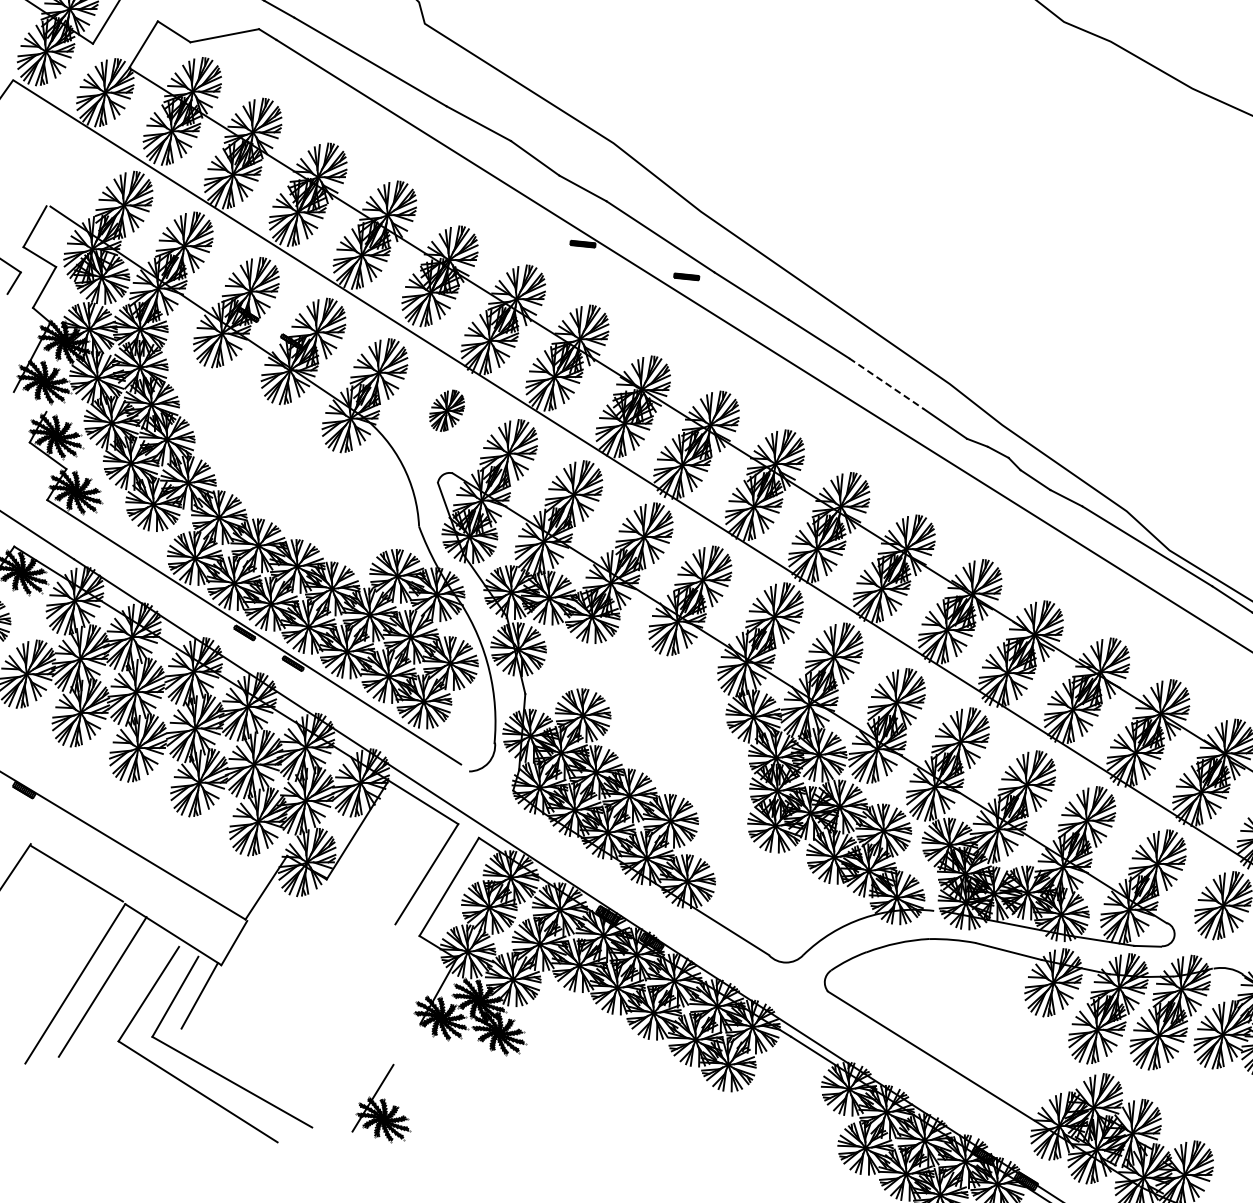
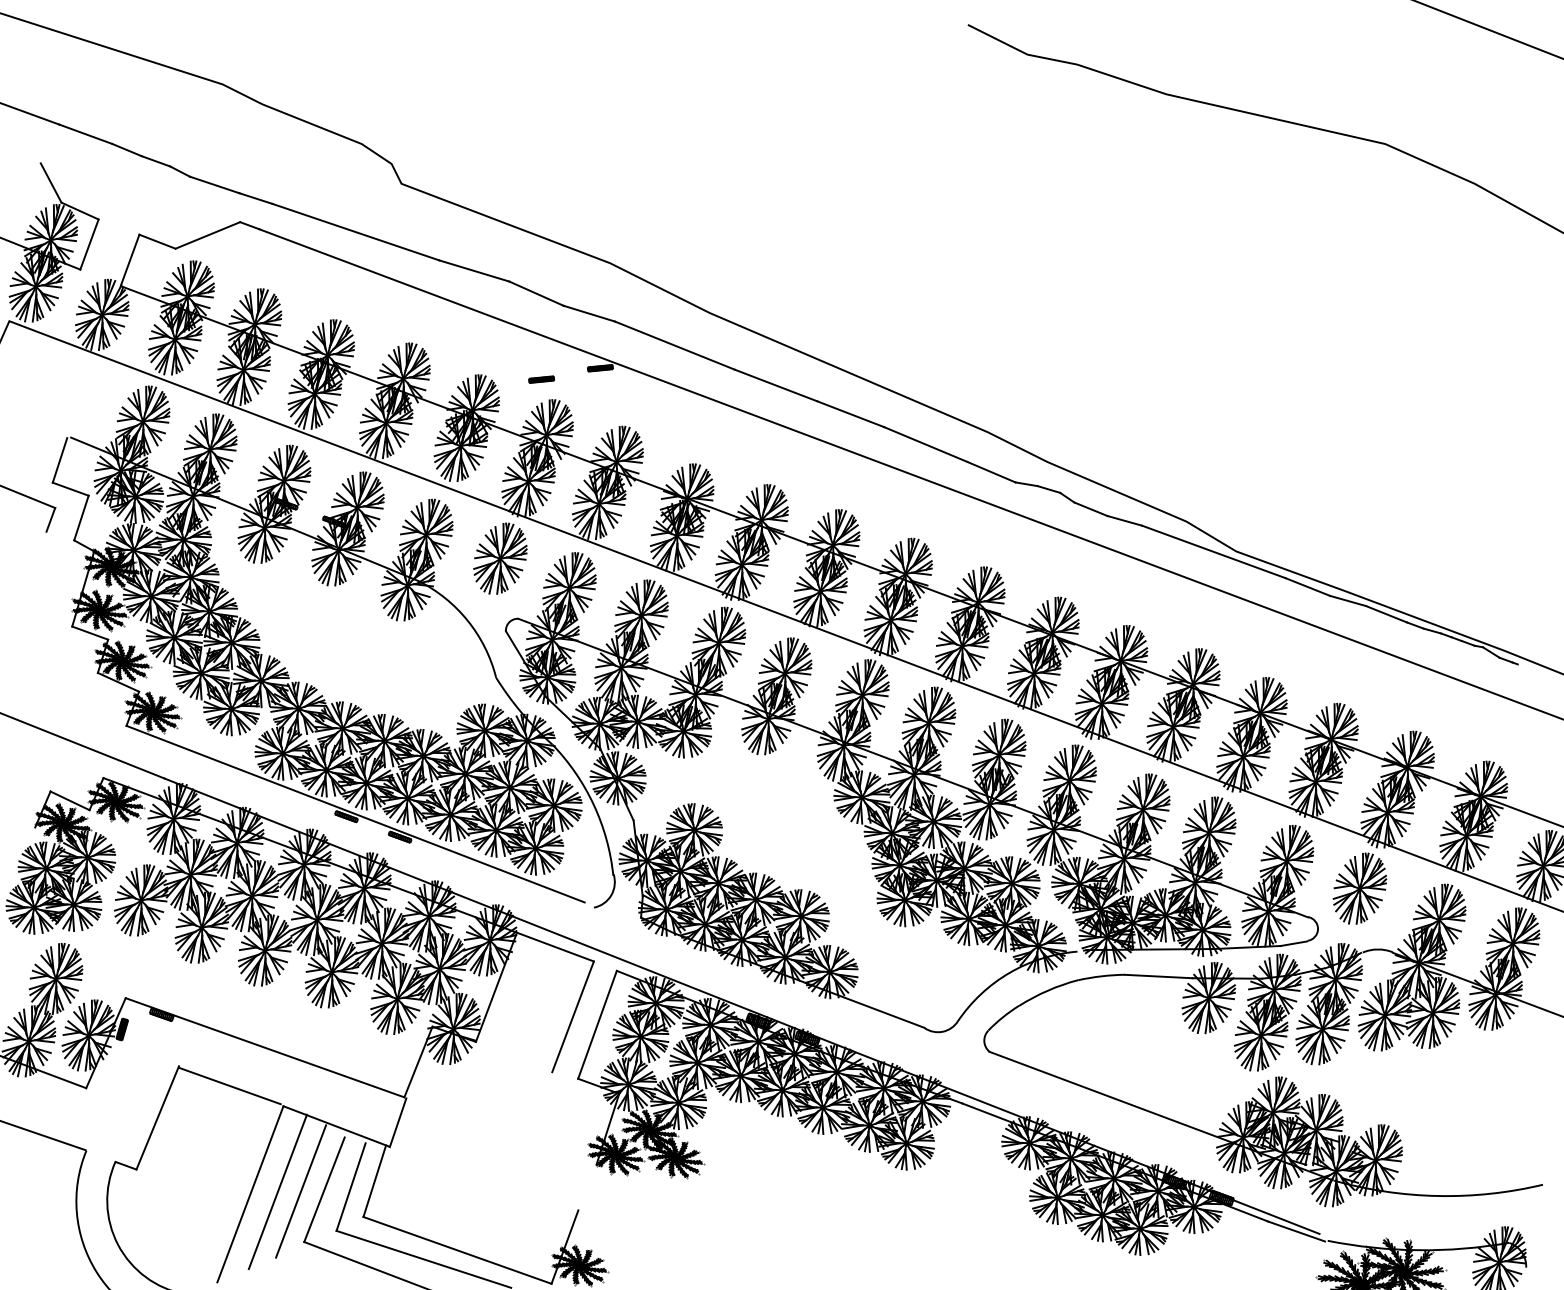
part: (686, 276) -> (541, 379), moved
line: (887, 383) -> (926, 444), dashed -> solid
line: (30, 401) -> (90, 632), added
part: (447, 410) -> (500, 558), size x1.67
line: (125, 991) -> (301, 1191), added
line: (267, 1080) -> (457, 1250), added

